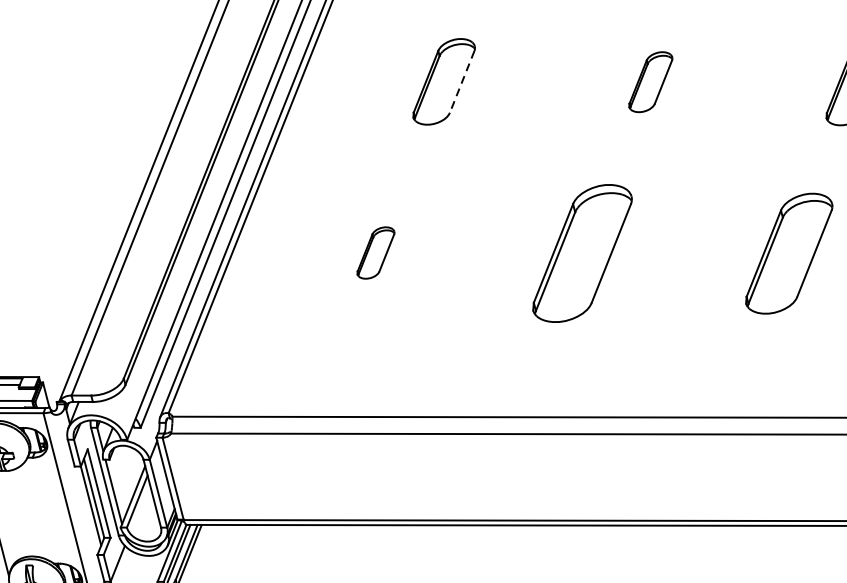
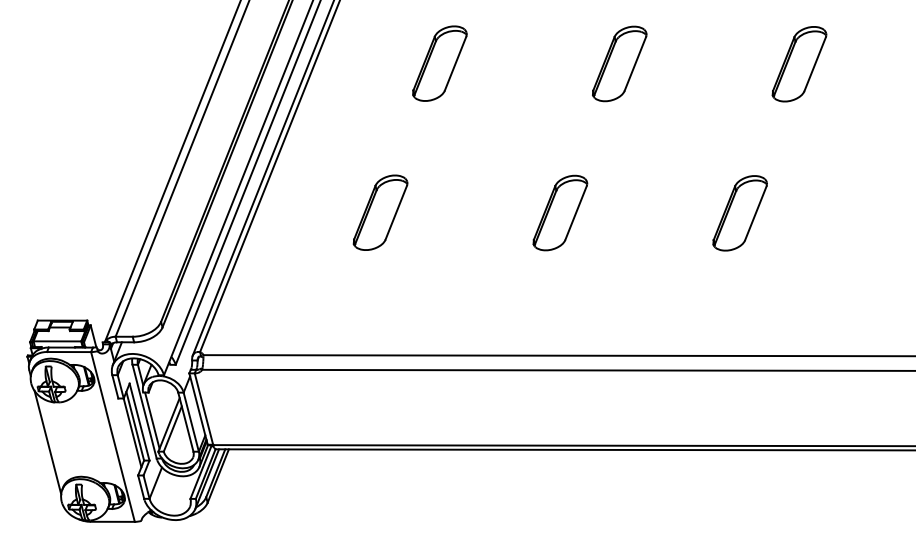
line: (462, 81) -> (455, 63), dashed -> solid
part: (650, 81) -> (619, 63), size x1.43
part: (375, 252) -> (380, 212), size x1.67
part: (582, 252) -> (560, 212), size x0.62
part: (788, 253) -> (739, 213), size x0.71

